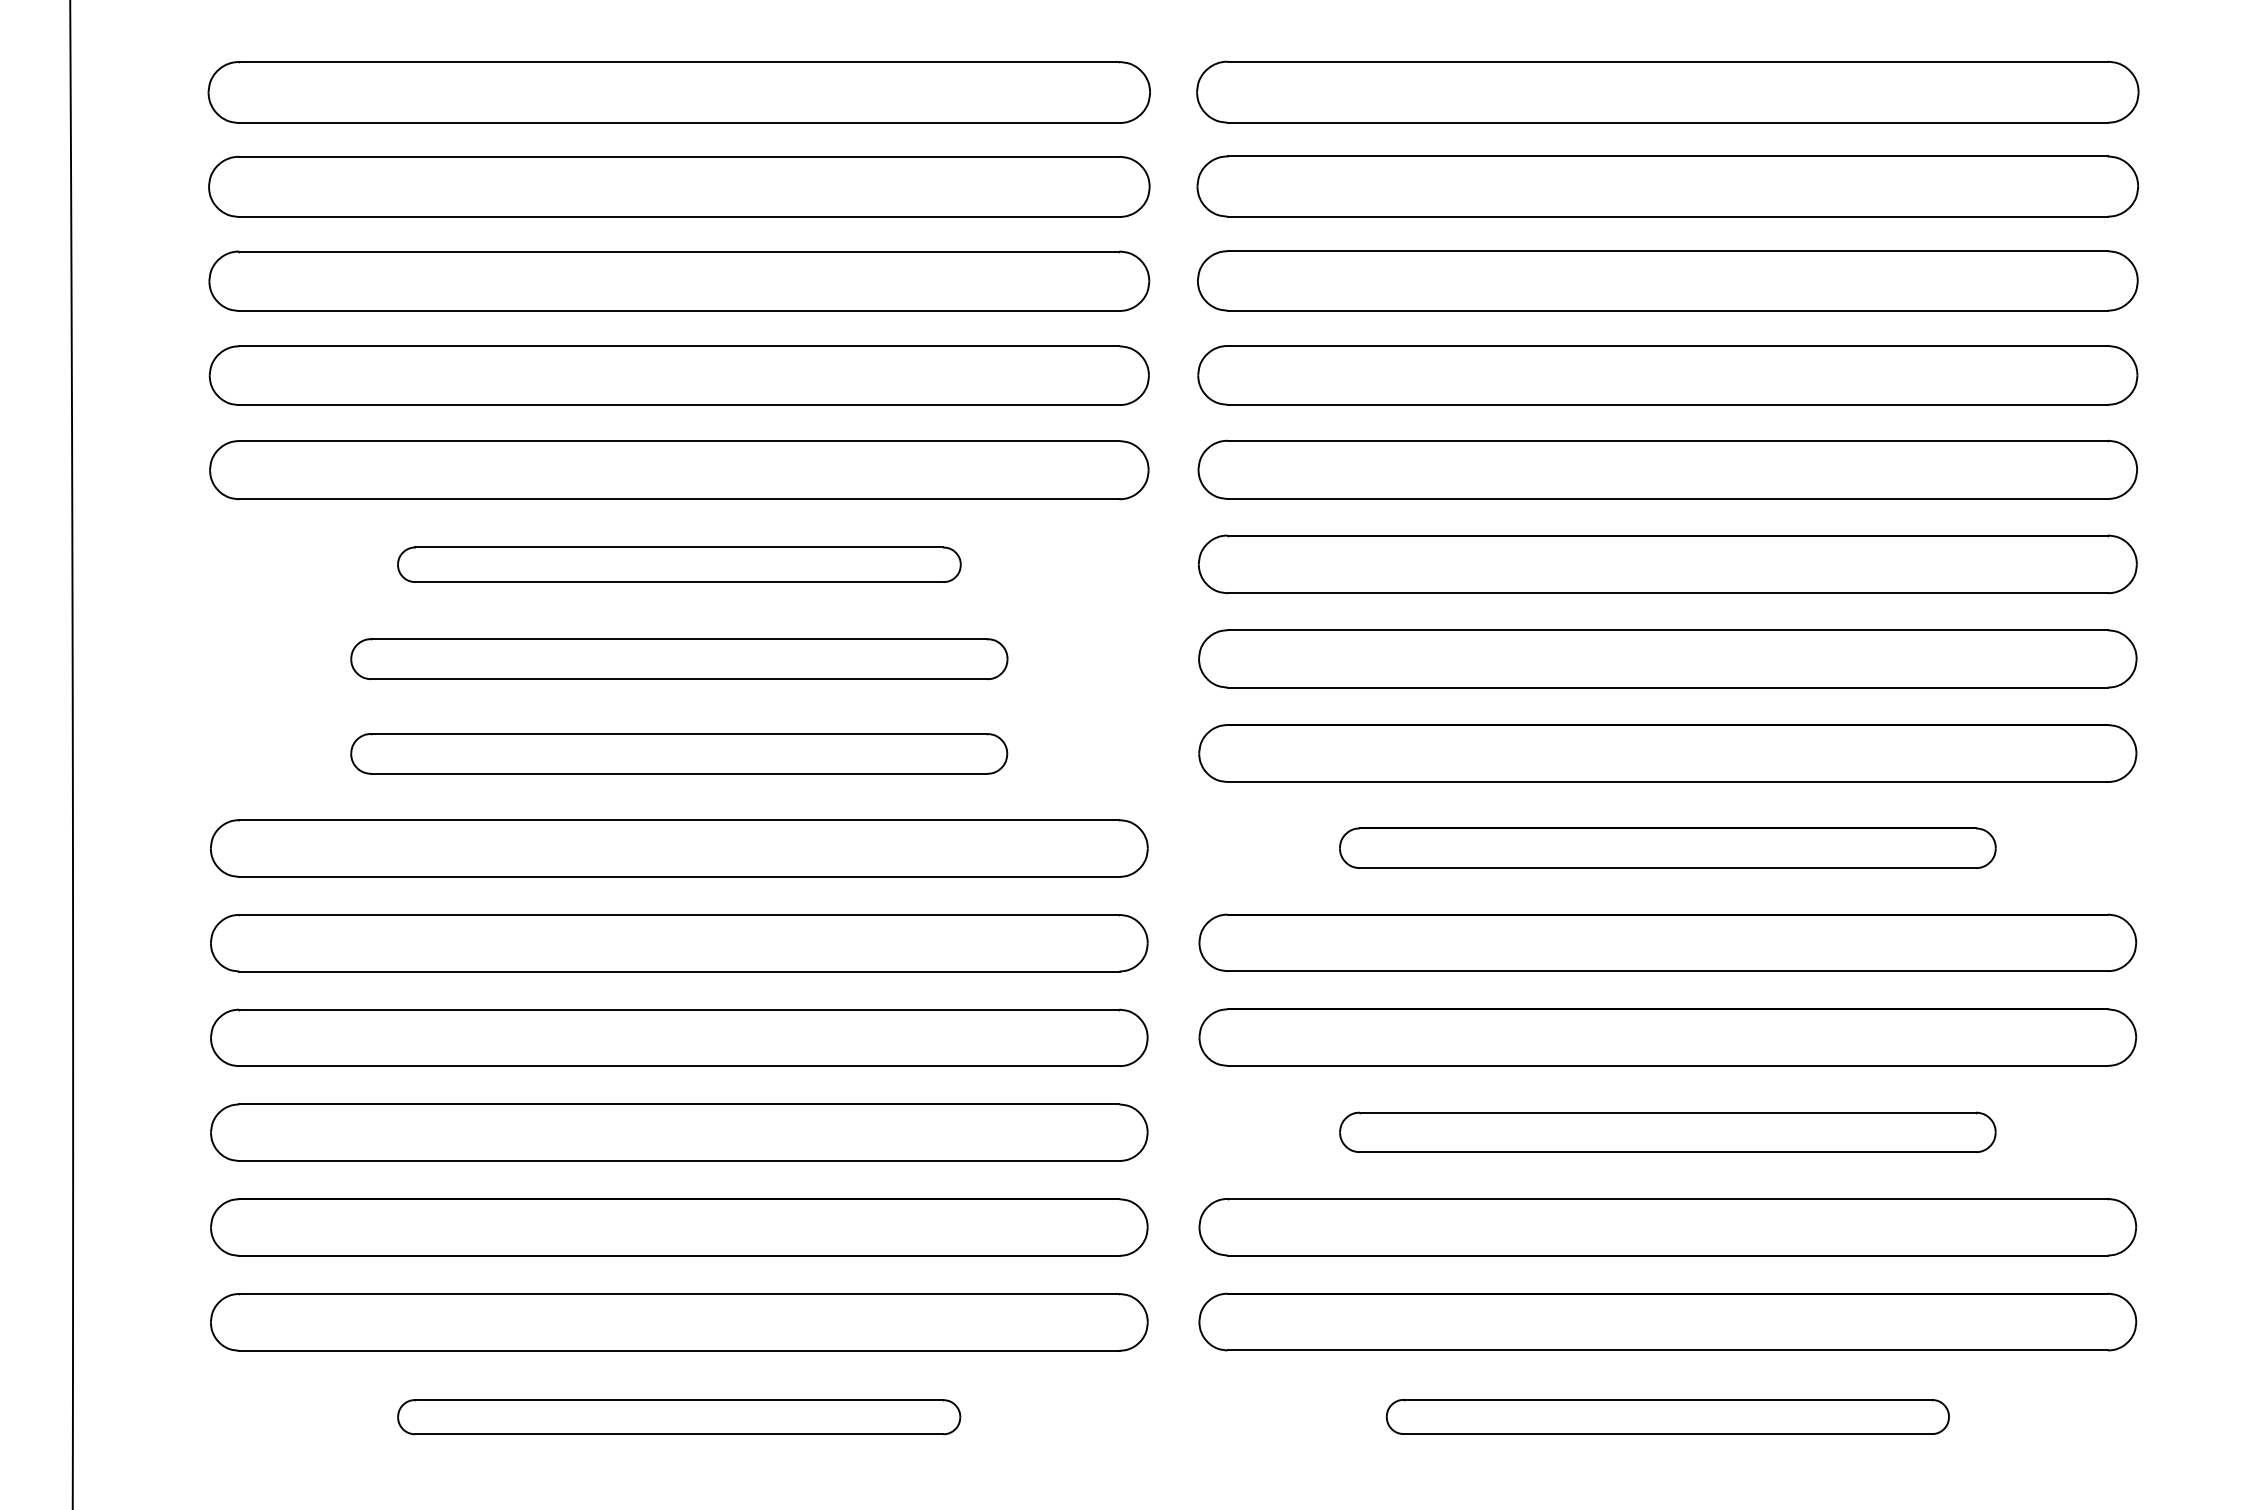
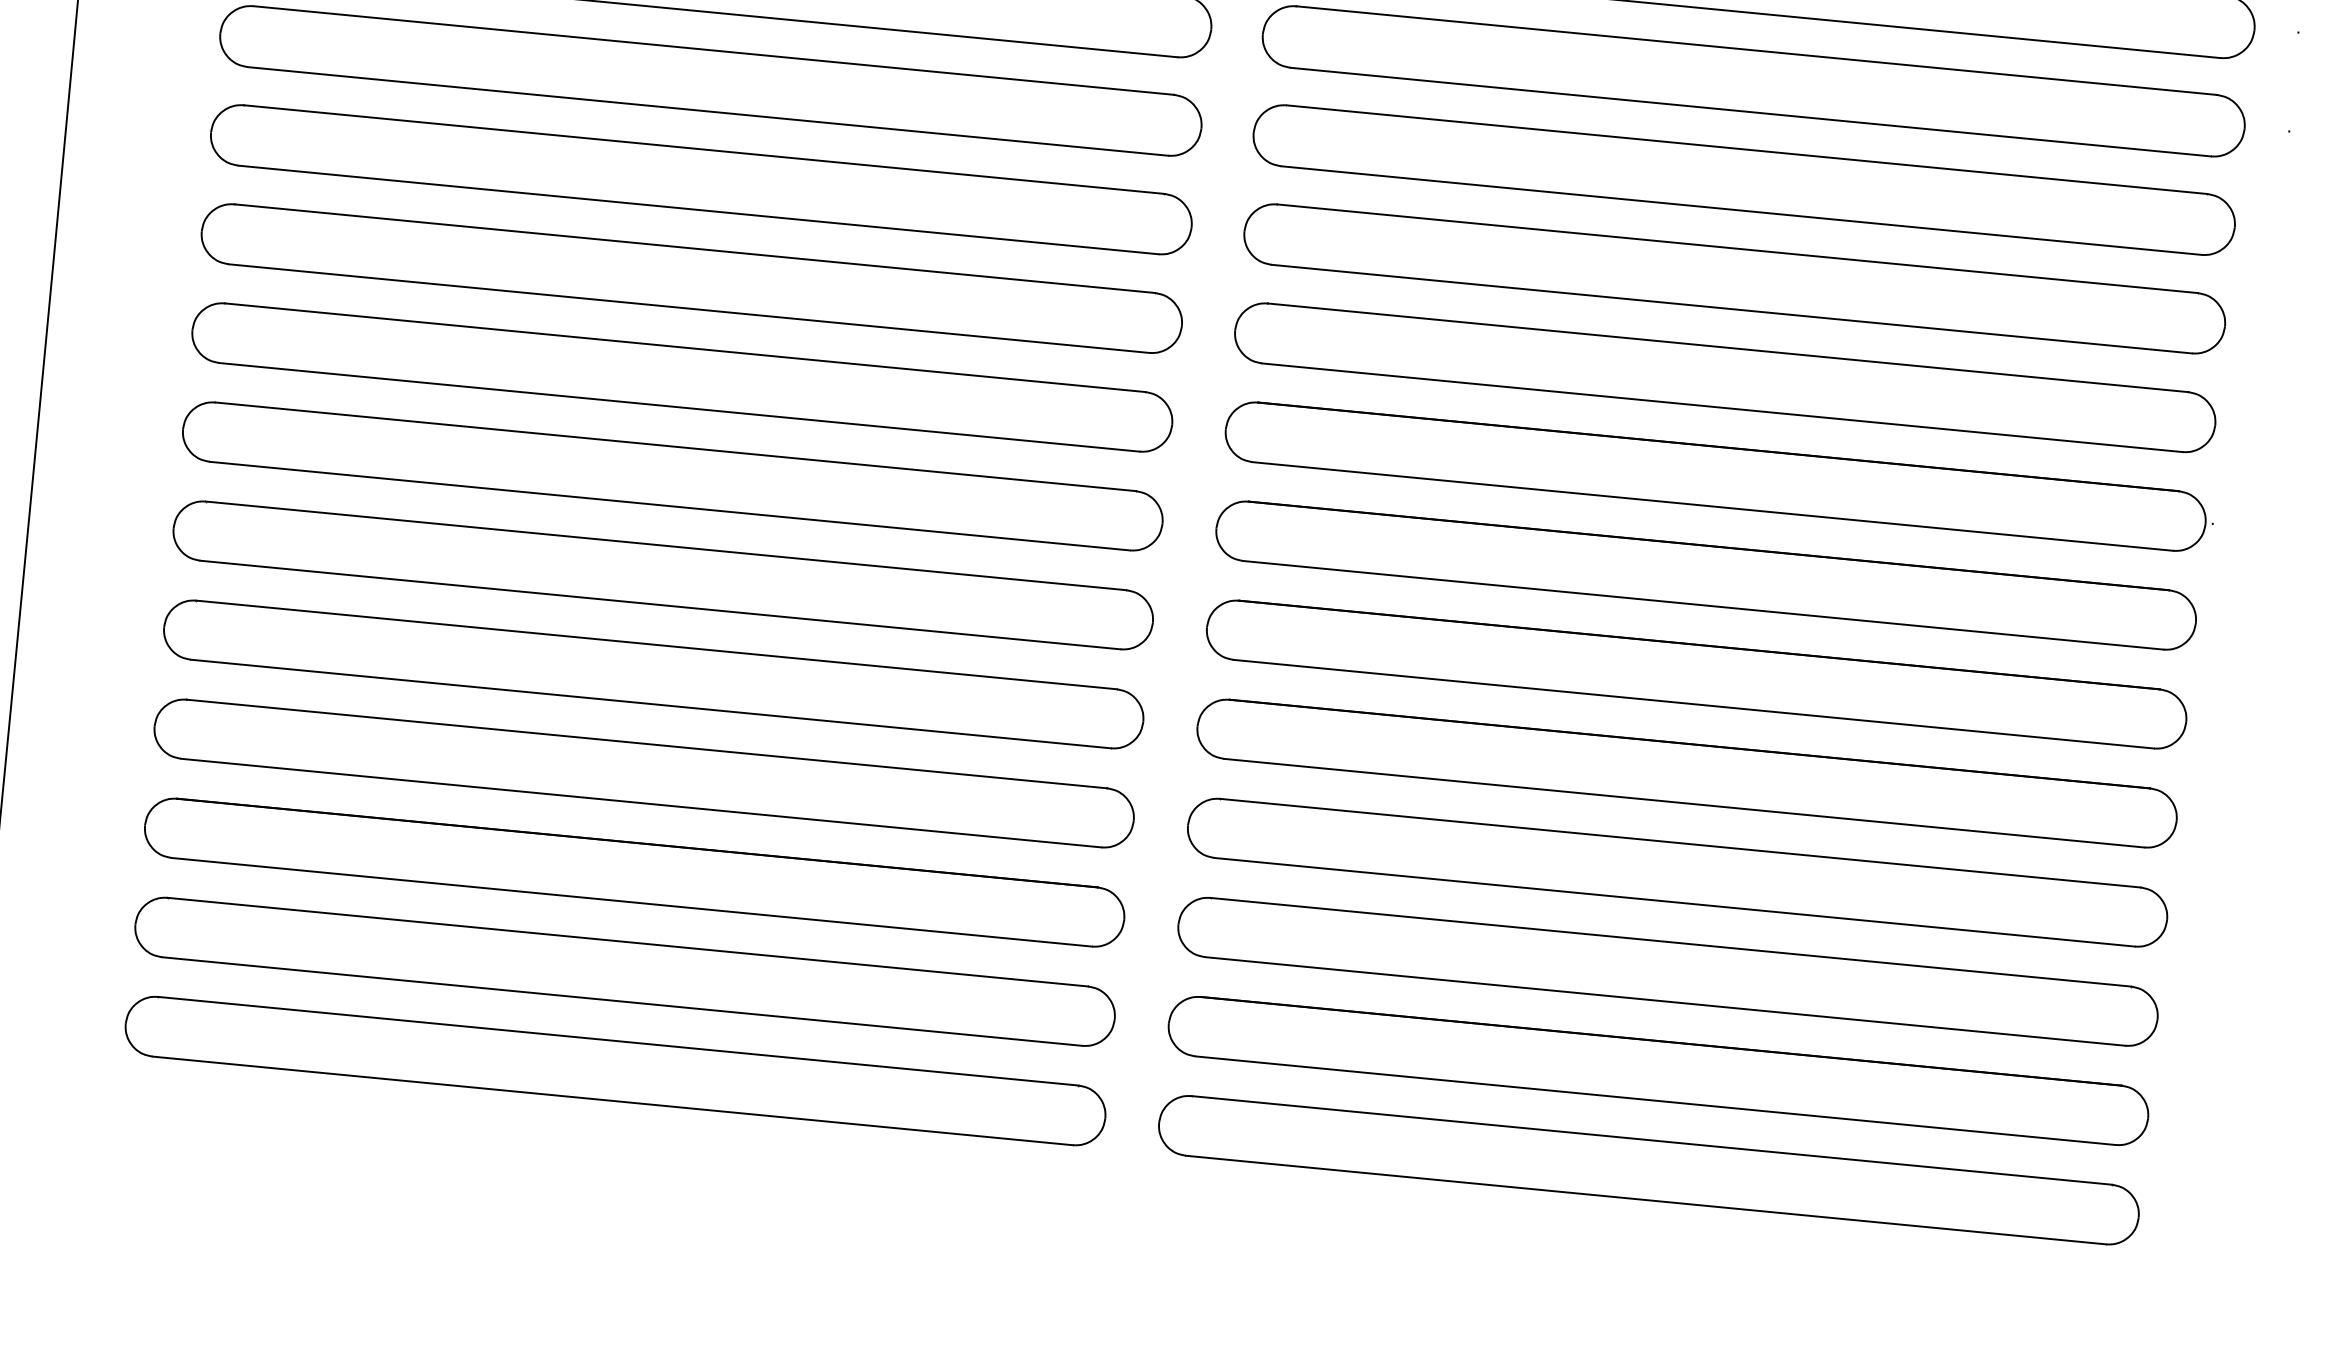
part: (679, 564) -> (701, 179), size x1.67
part: (679, 658) -> (692, 277), size x1.43
part: (678, 753) -> (681, 377), size x1.43
part: (1667, 848) -> (1705, 575), size x1.43
part: (1667, 1132) -> (1677, 872), size x1.43
part: (678, 1416) -> (614, 1070), size x1.67
part: (1667, 1416) -> (1648, 1169), size x1.67

